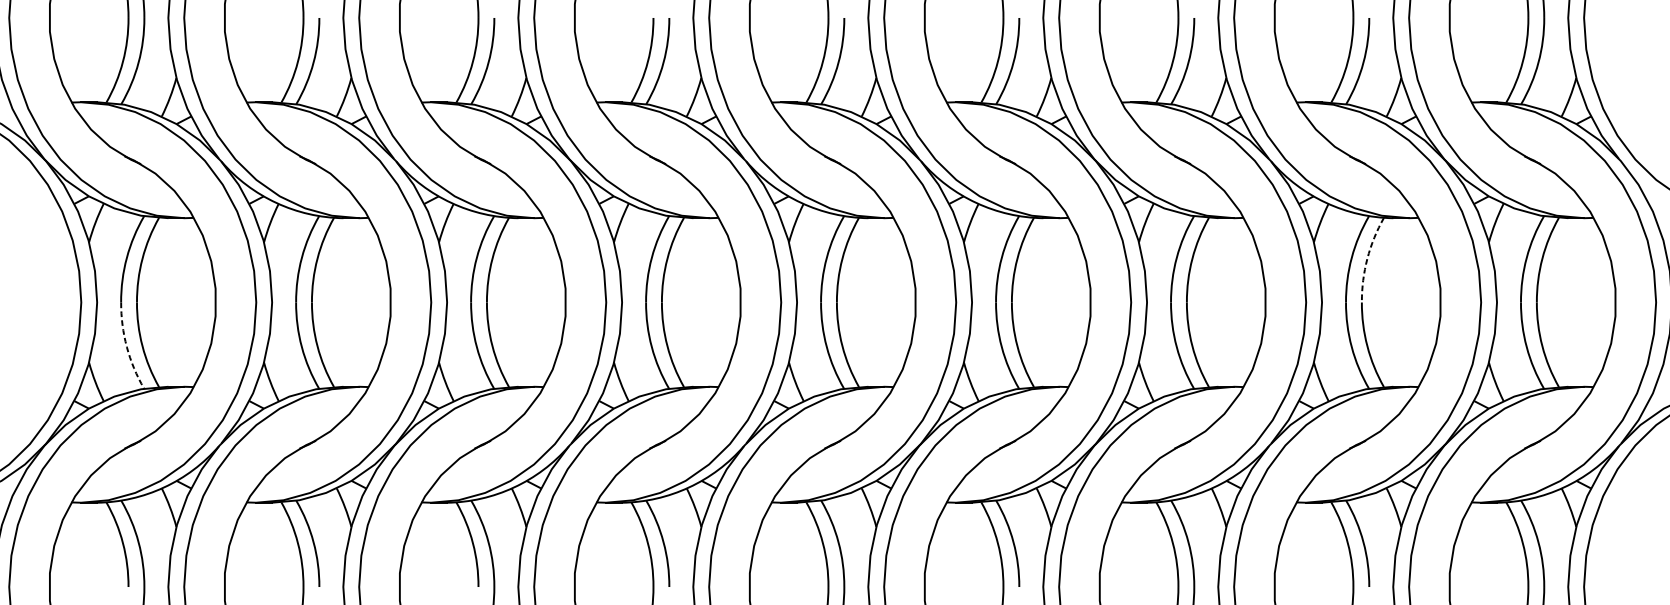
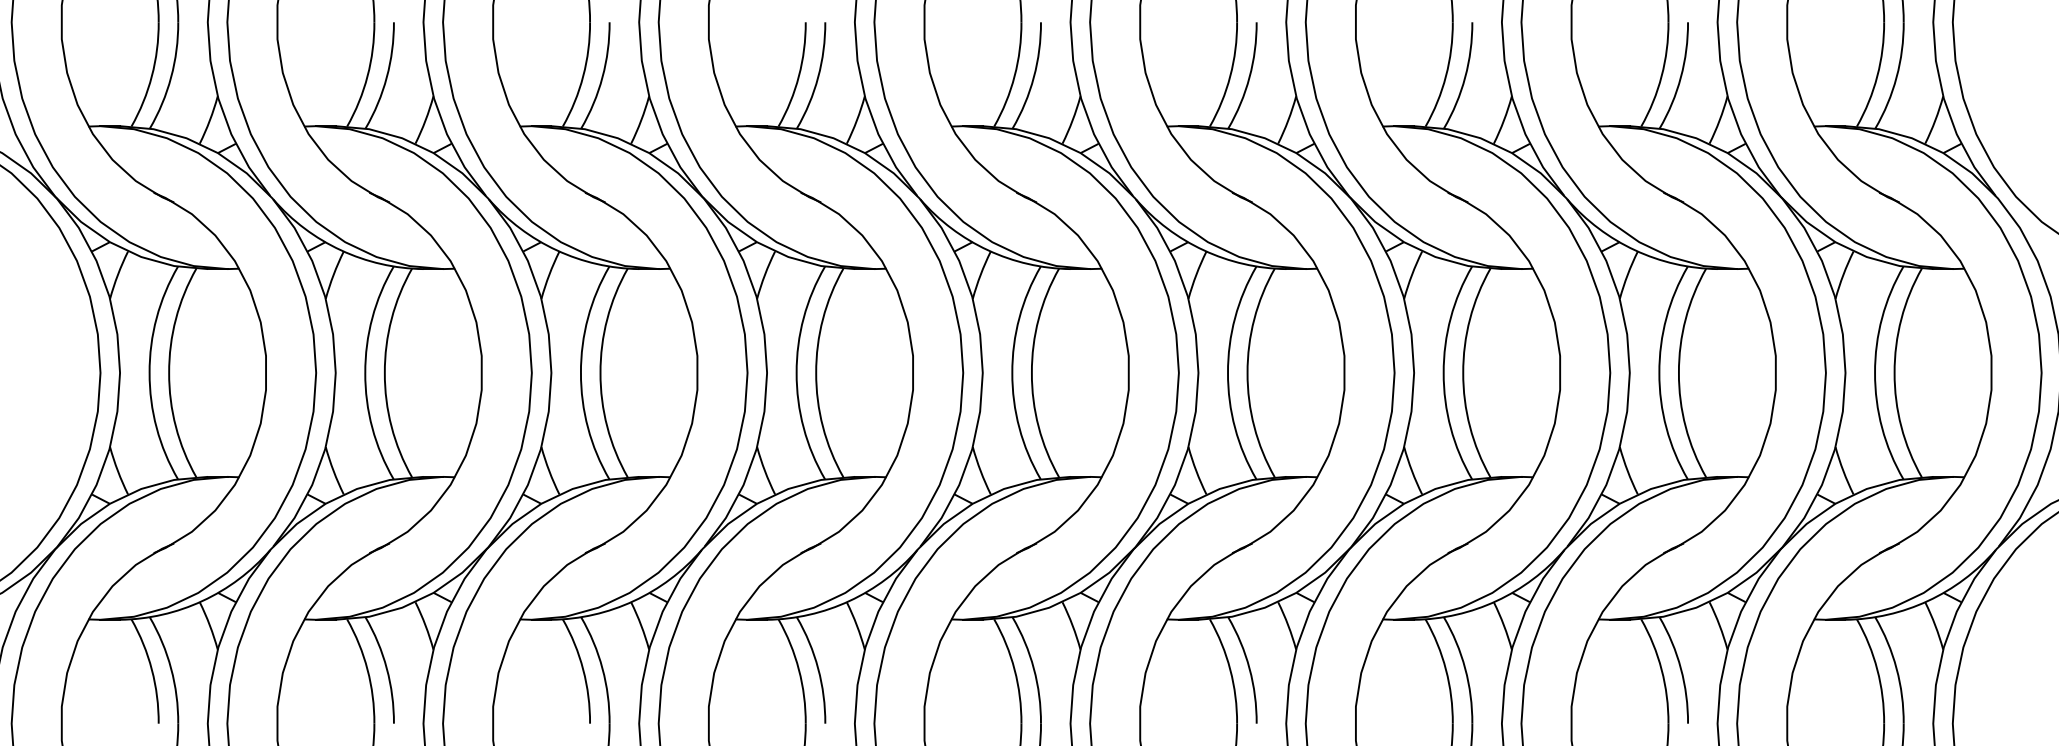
arc: (1367, 259) -> (1685, 319), dashed -> solid
arc: (126, 347) -> (156, 428), dashed -> solid

